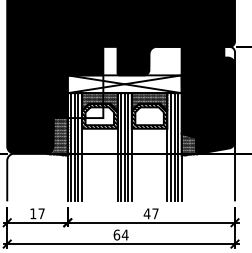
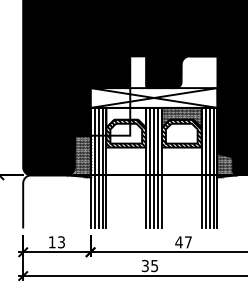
hatch: (99, 100) -> (125, 116), removed
text: (41, 213) -> (61, 241), 17 -> 13
text: (120, 234) -> (149, 265), 64 -> 35

